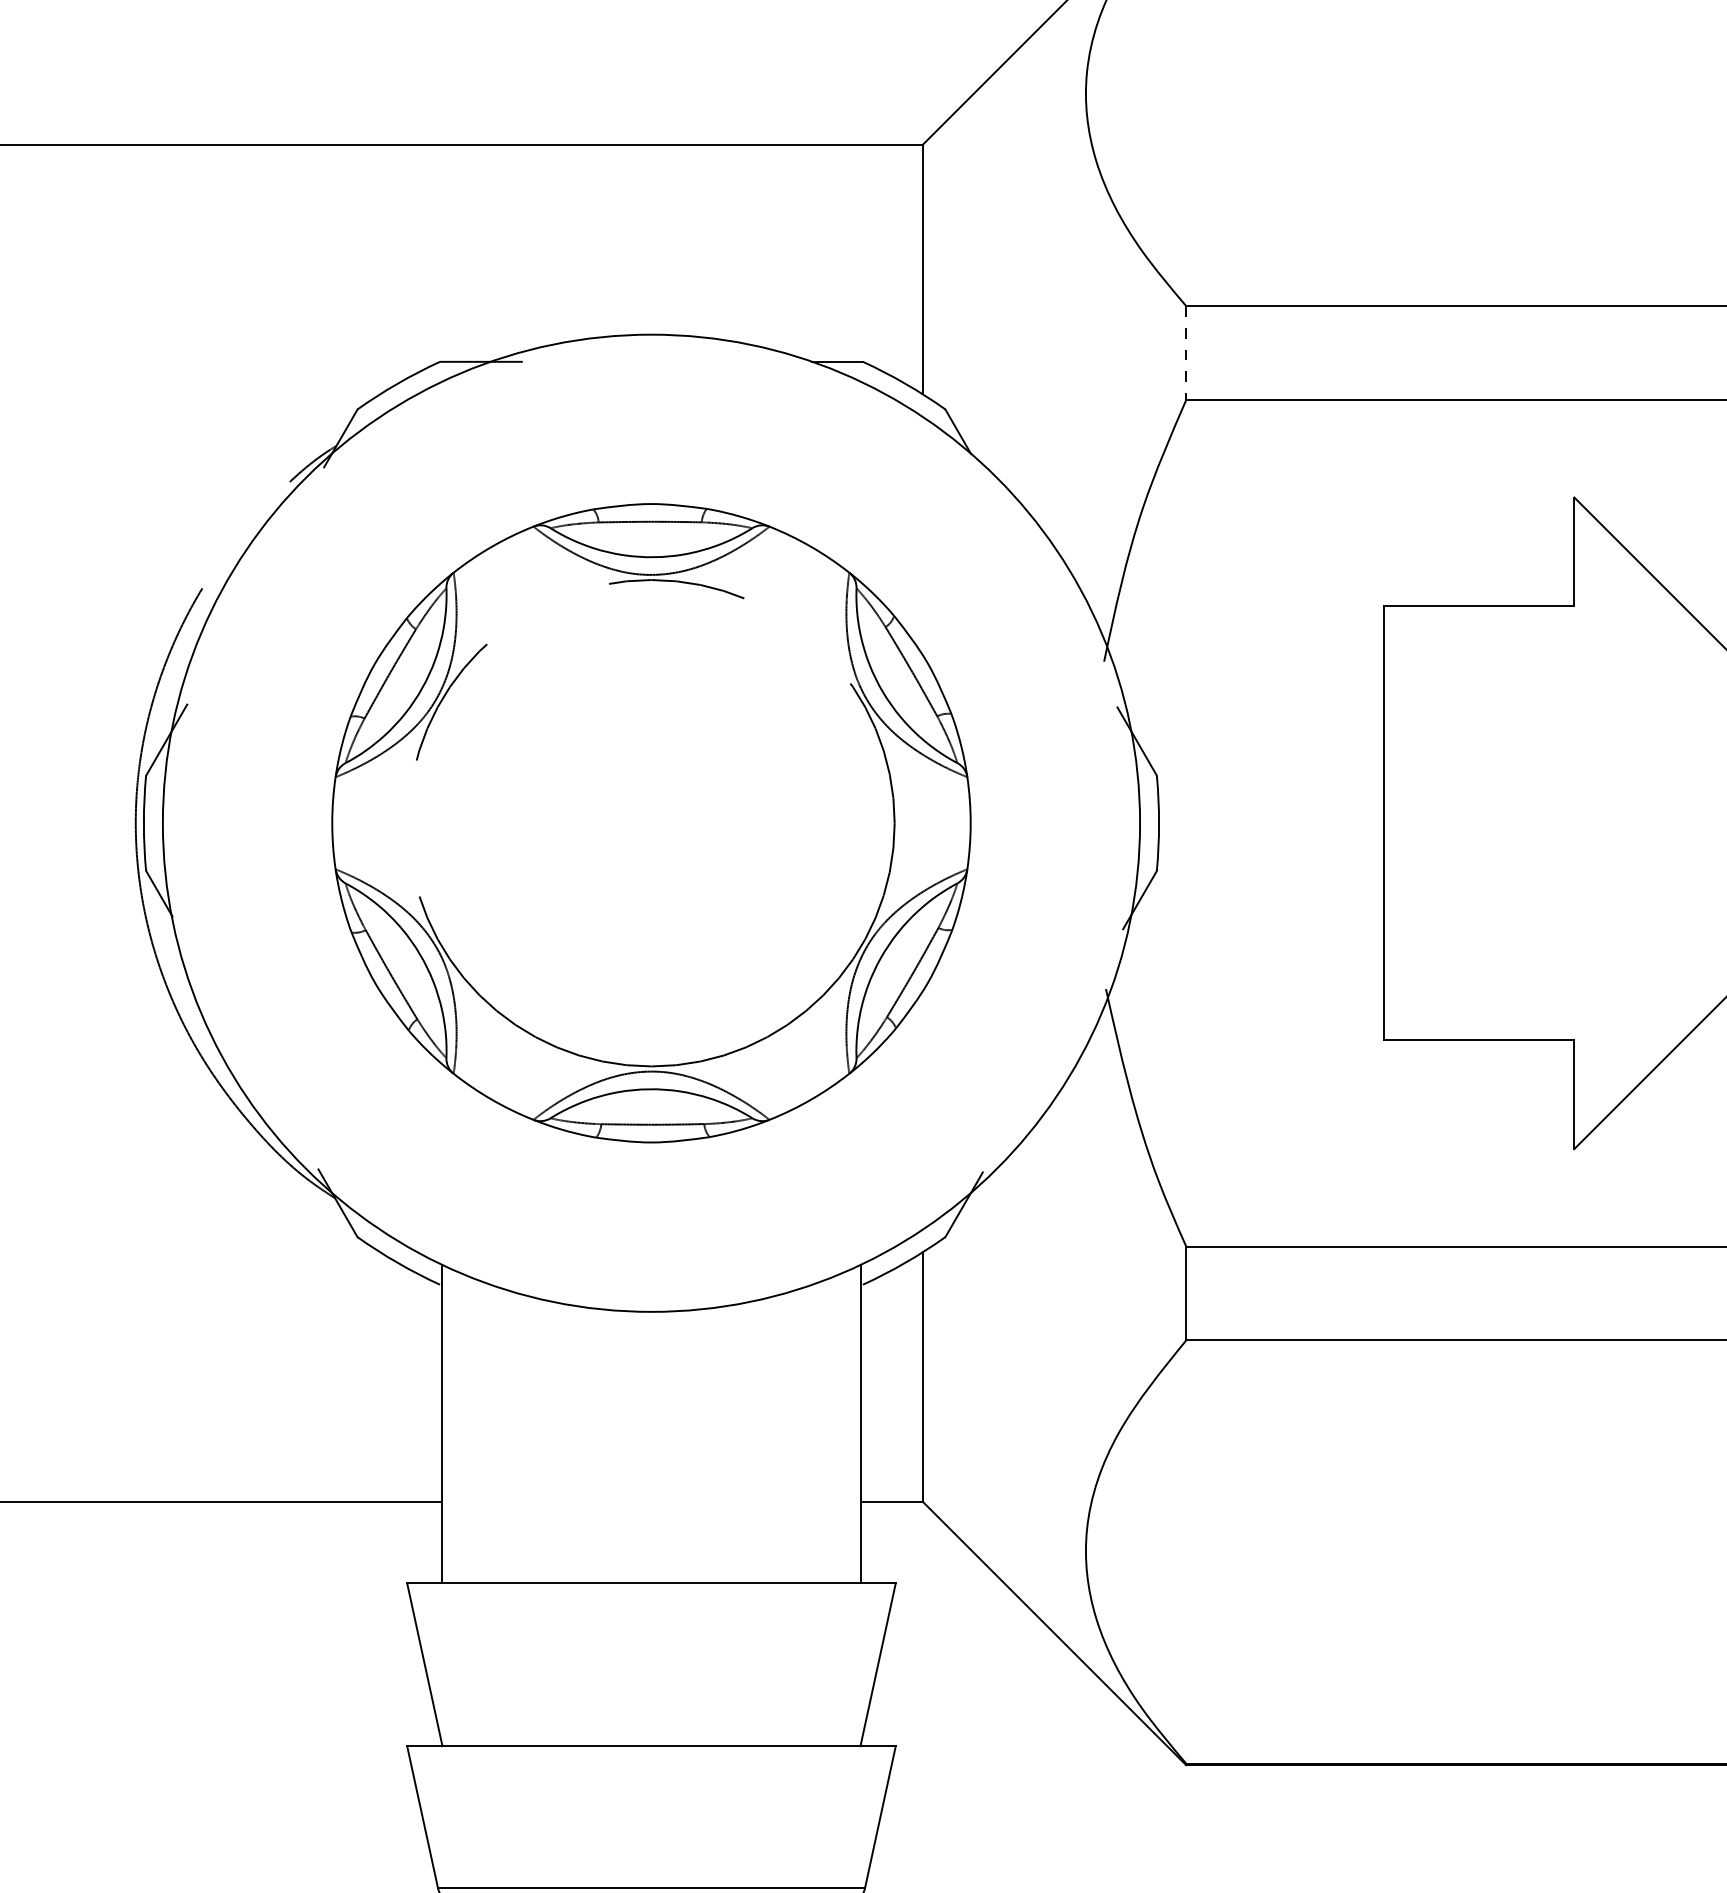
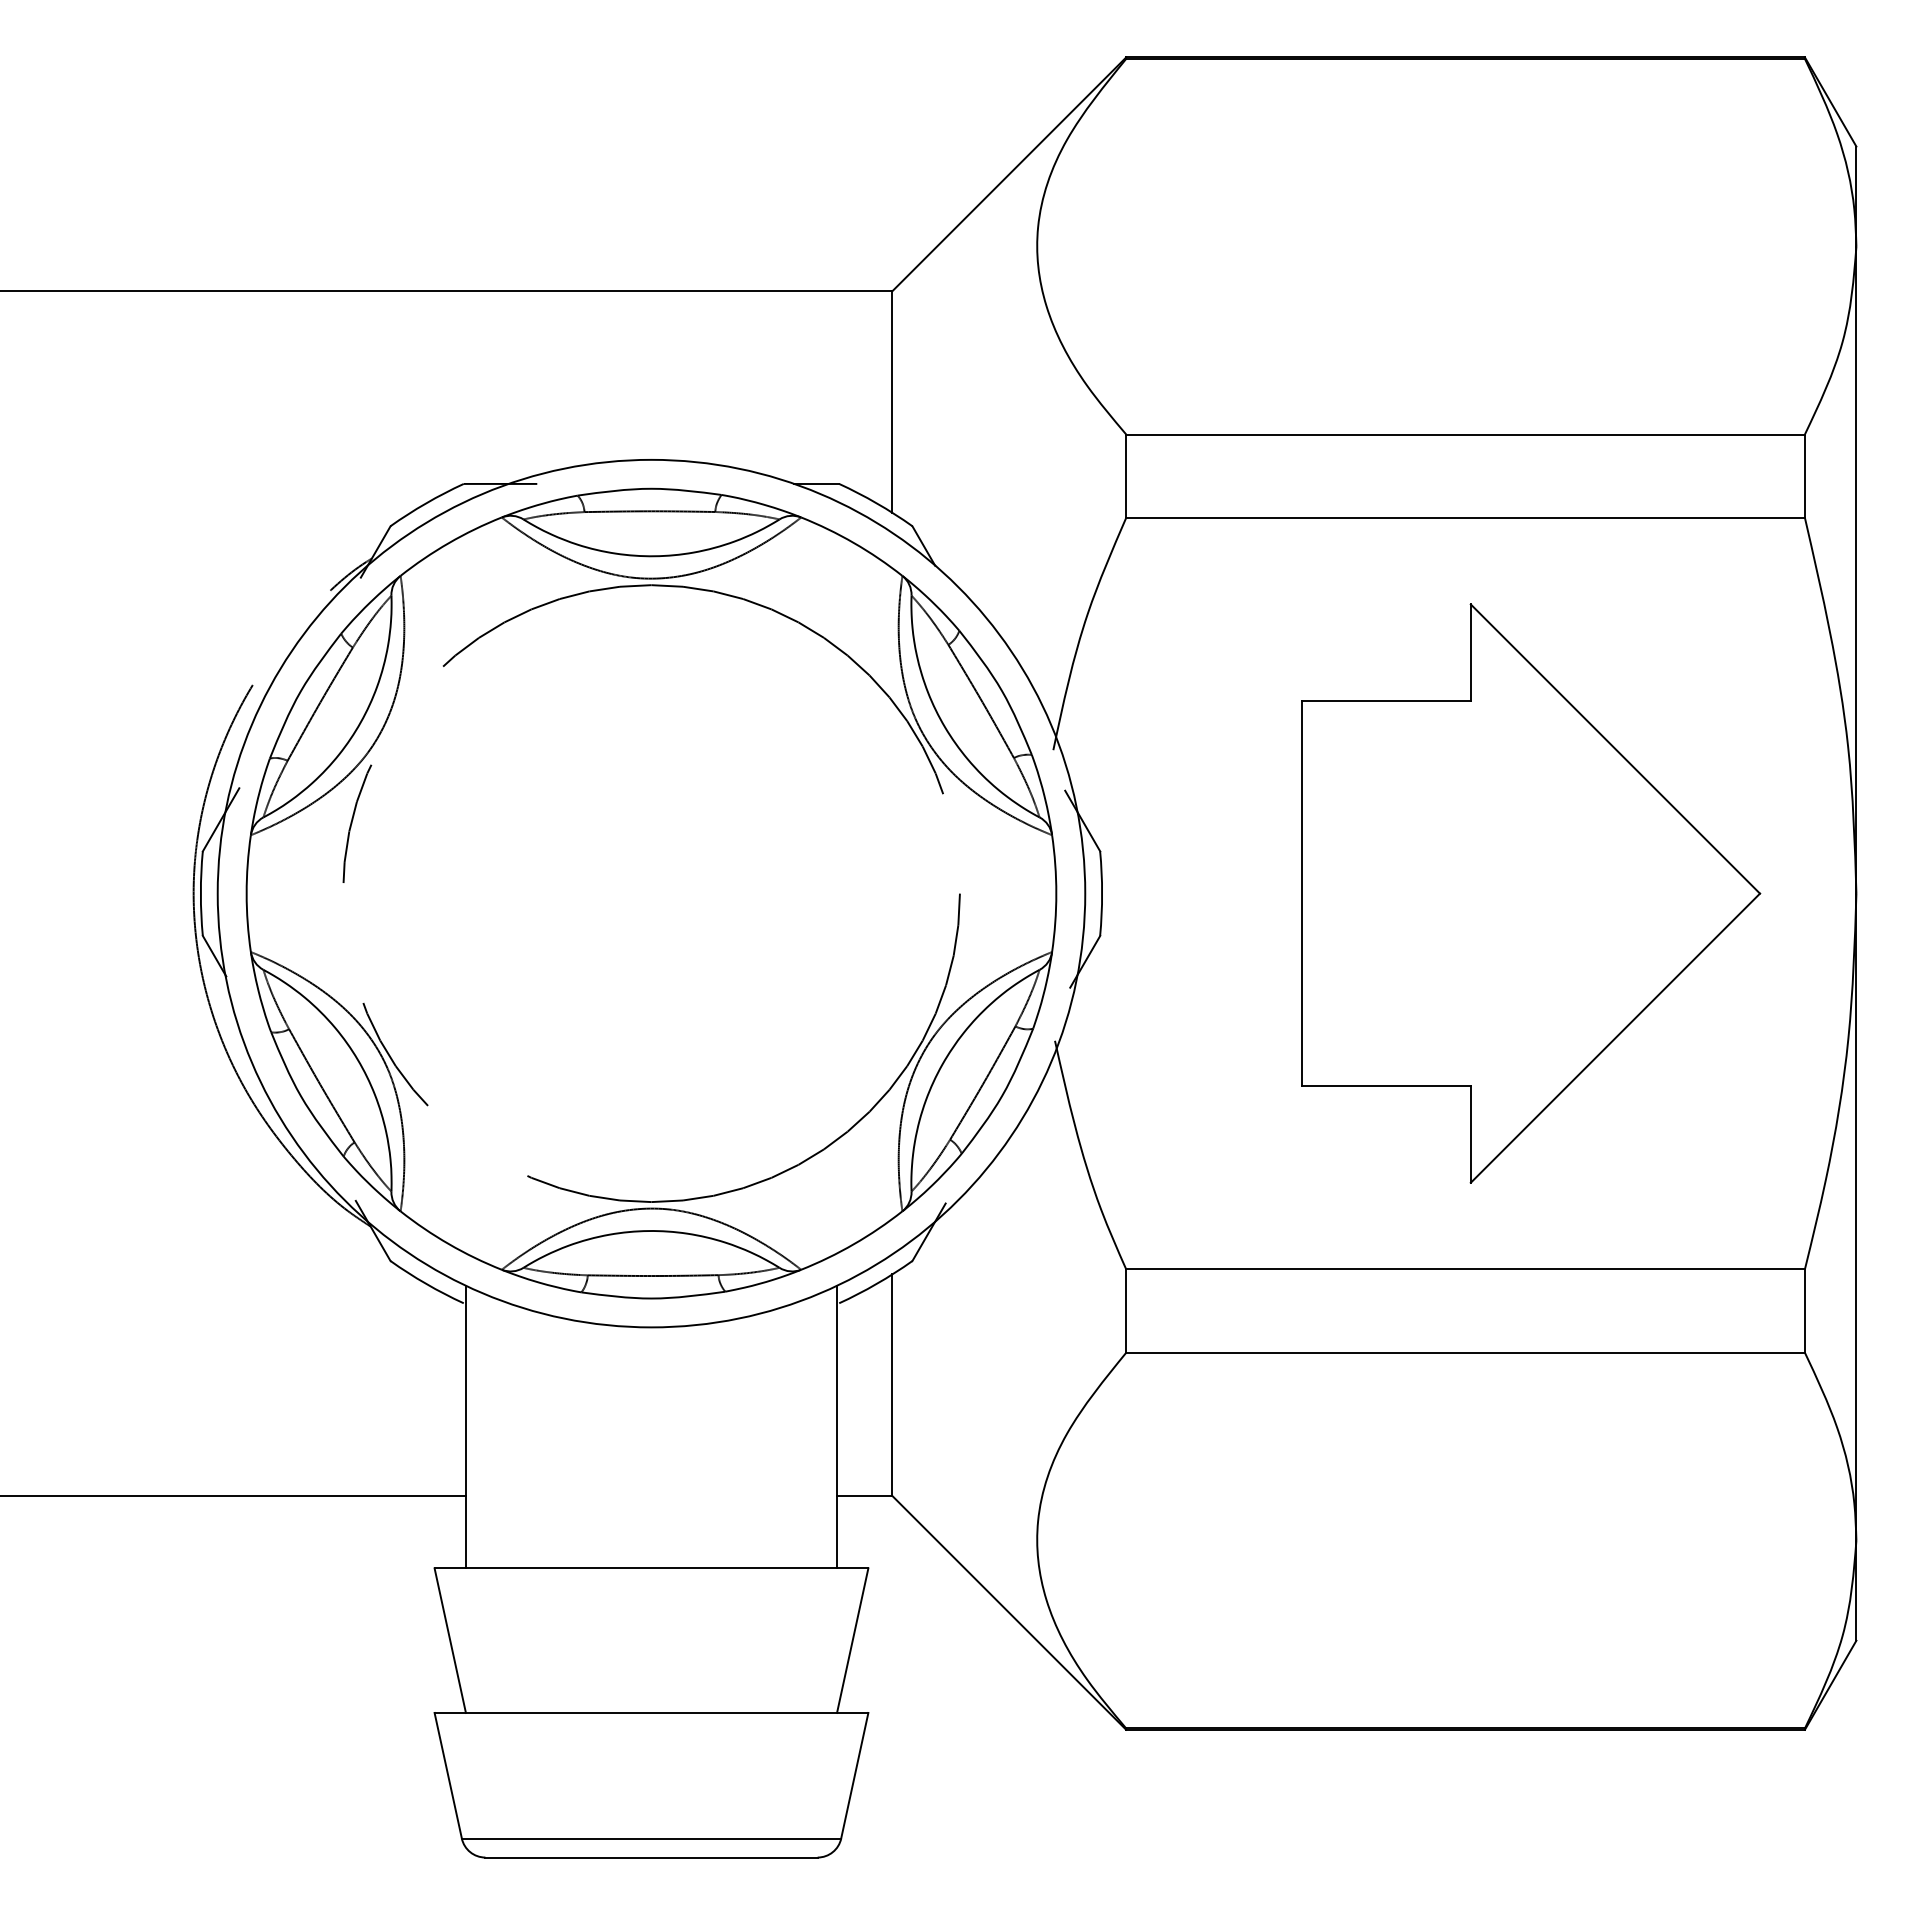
line: (1186, 353) -> (1126, 476), dashed -> solid
part: (651, 823) -> (651, 893), size x1.43

